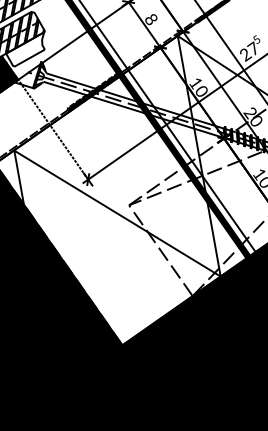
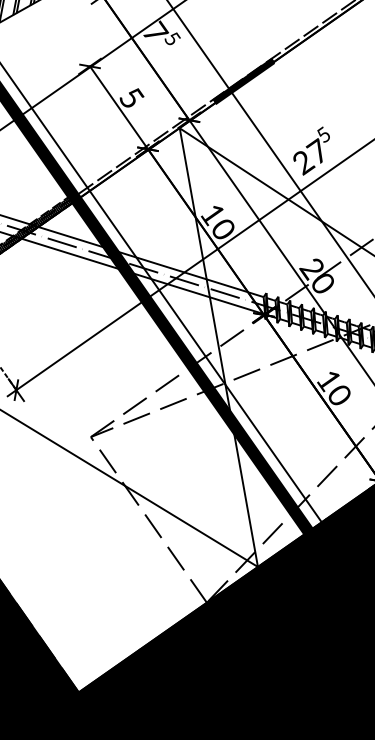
text: (151, 19) -> (131, 98), 8 -> 5

